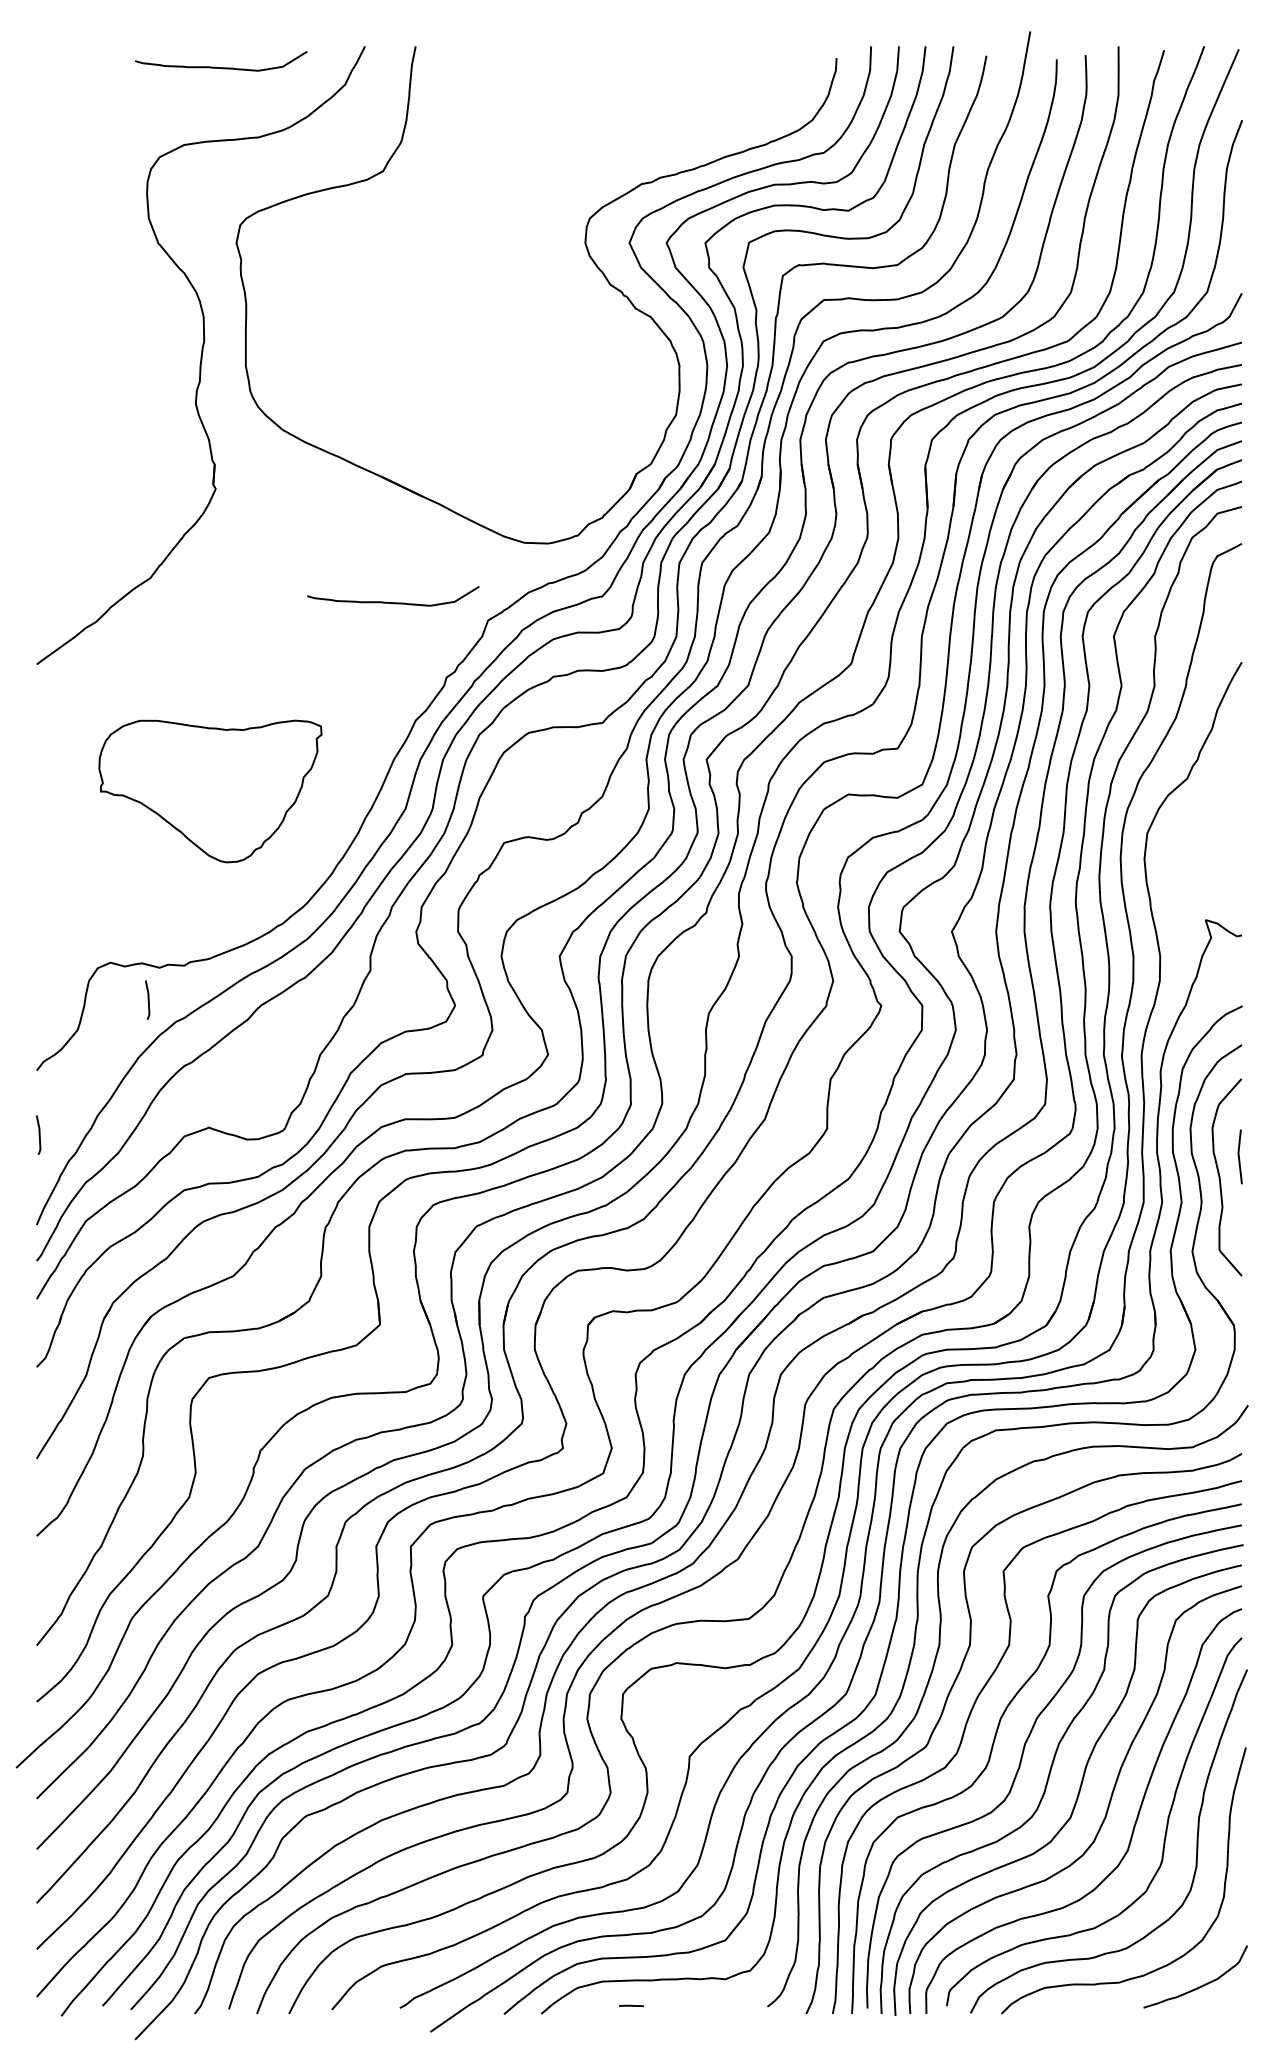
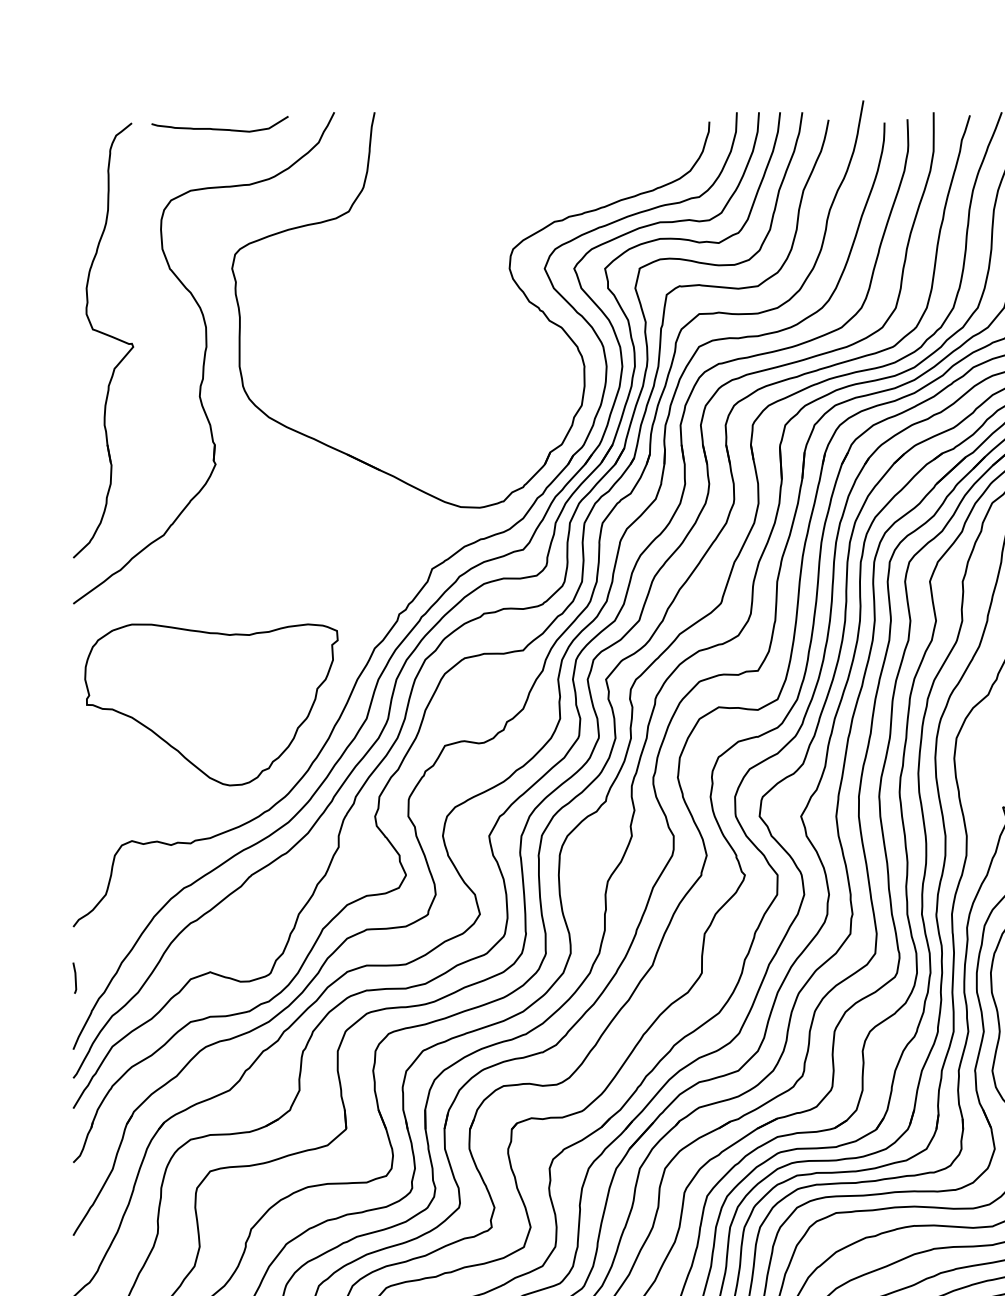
part: (76, 326) -> (104, 335), added
curve: (393, 602) -> (357, 554), removed
part: (210, 791) -> (211, 704), size x1.43
line: (147, 999) -> (161, 870), removed

